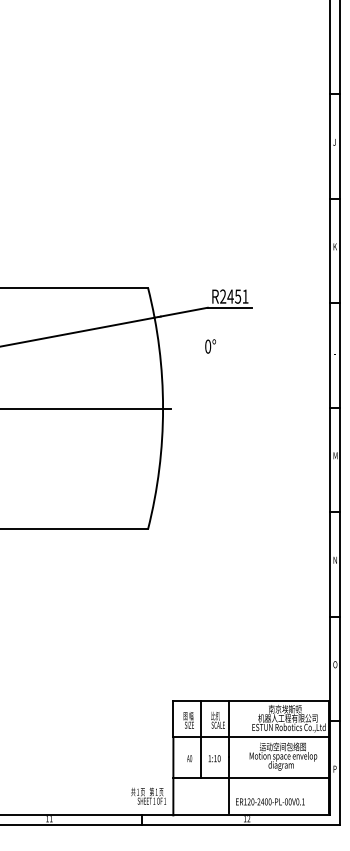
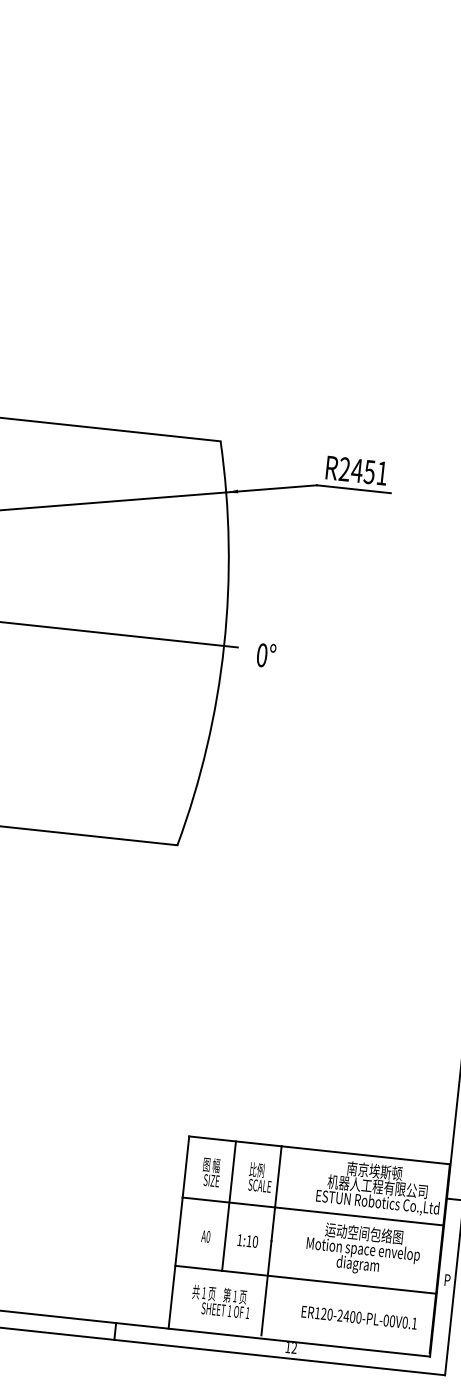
text: (210, 346) -> (266, 655), moved
text: (148, 795) -> (220, 1300), moved
text: (270, 801) -> (359, 1317), moved

